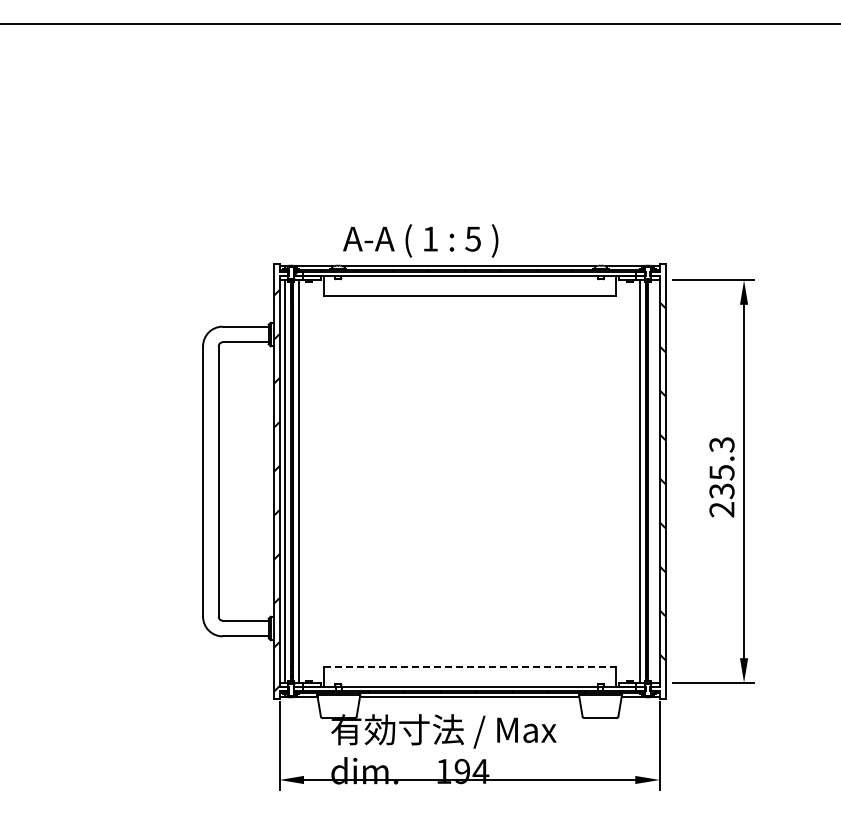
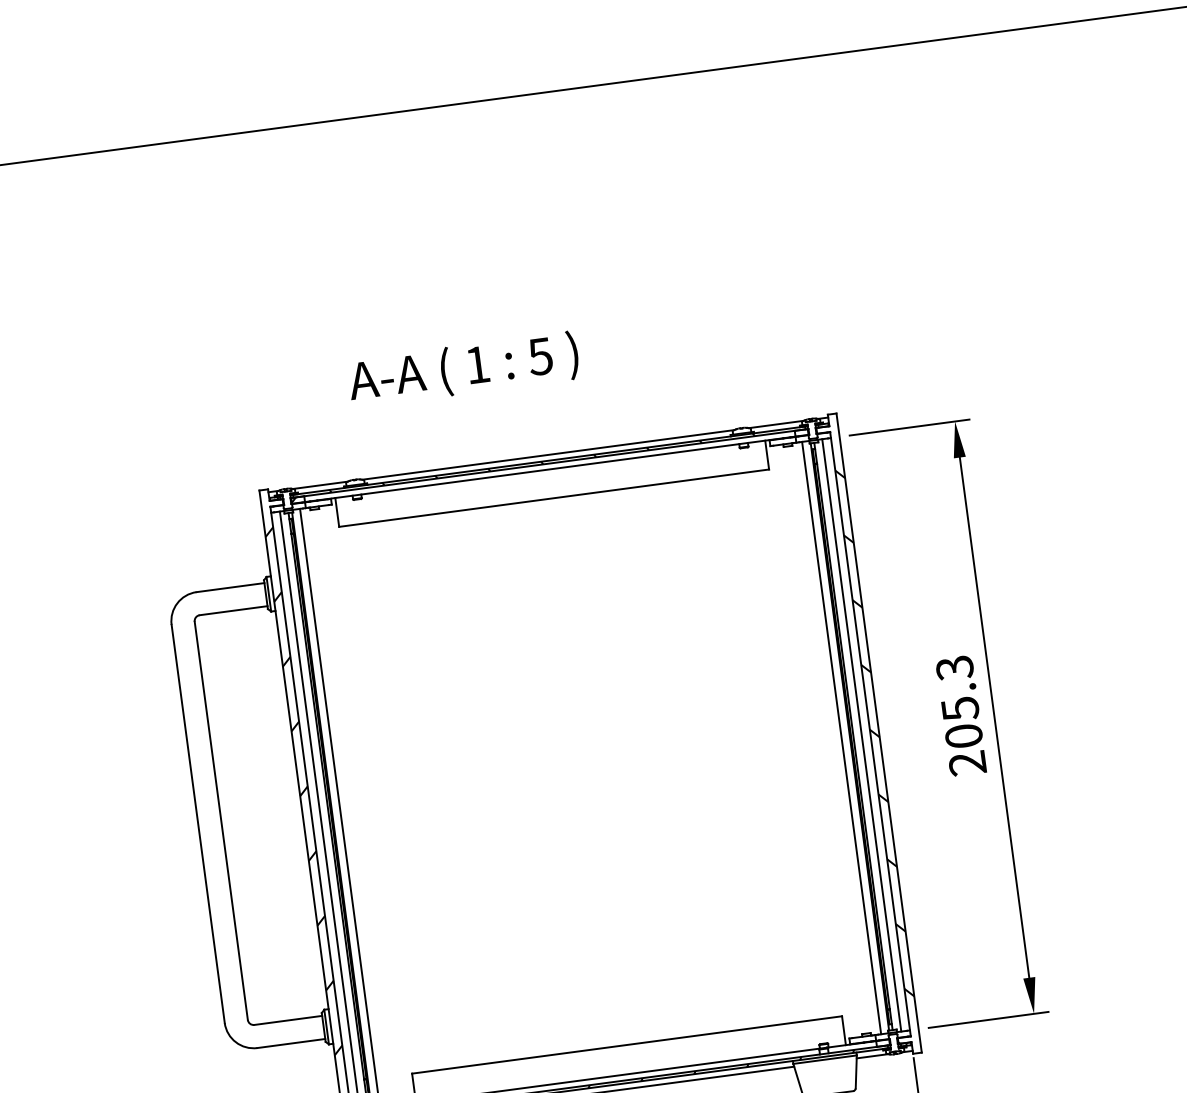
text: (420, 240) -> (463, 369), moved
line: (653, 481) -> (861, 735), added
text: (721, 491) -> (963, 736), 235.3 -> 205.3
line: (470, 667) -> (628, 1045), dashed -> solid

